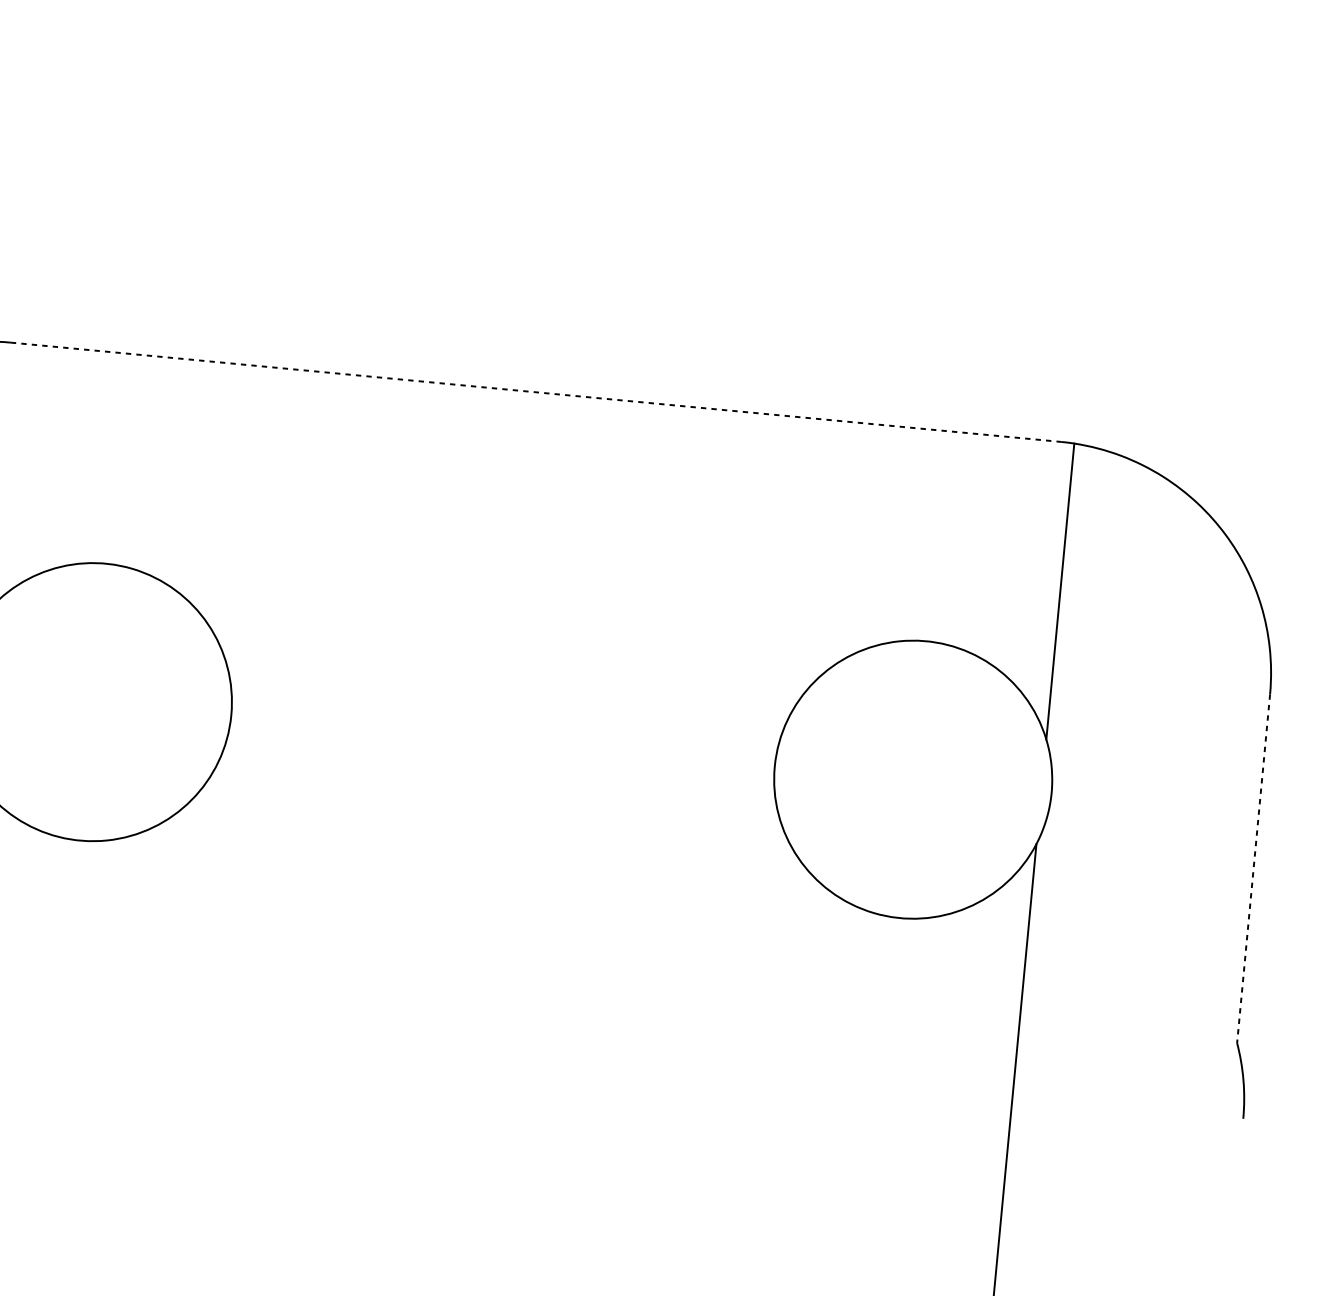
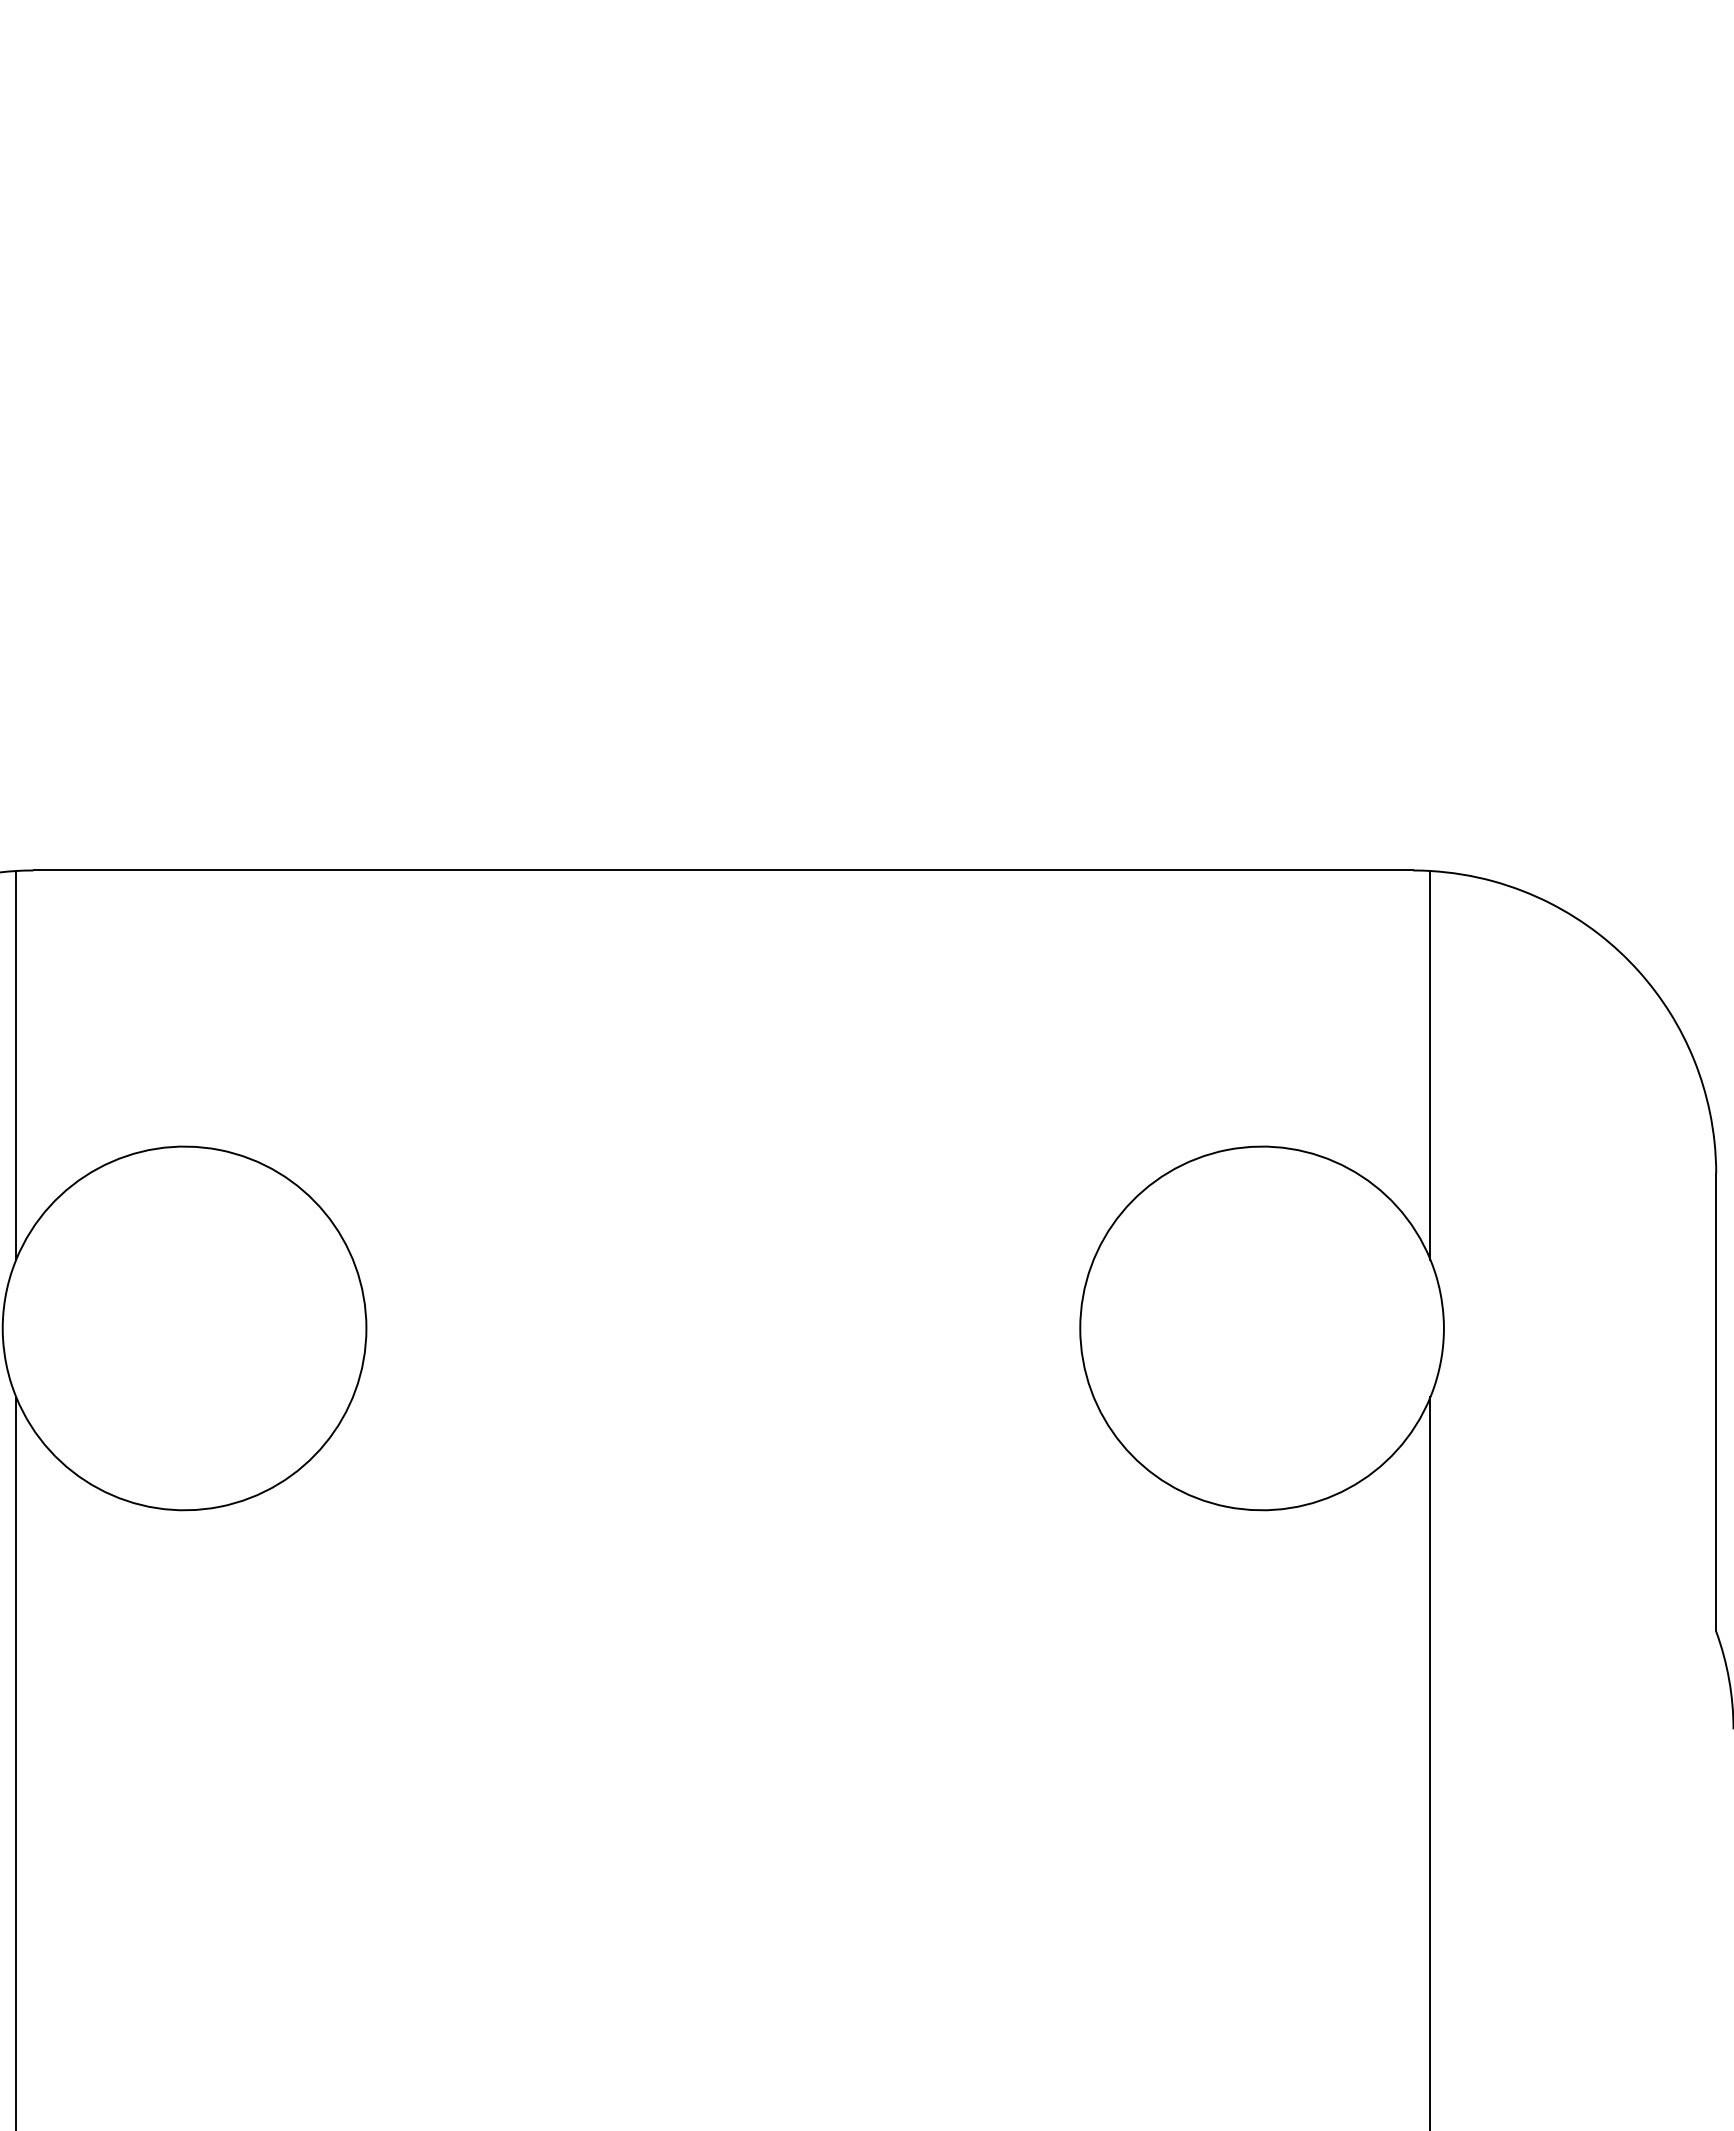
line: (536, 392) -> (723, 870), dashed -> solid
line: (1253, 868) -> (1716, 1402), dashed -> solid

